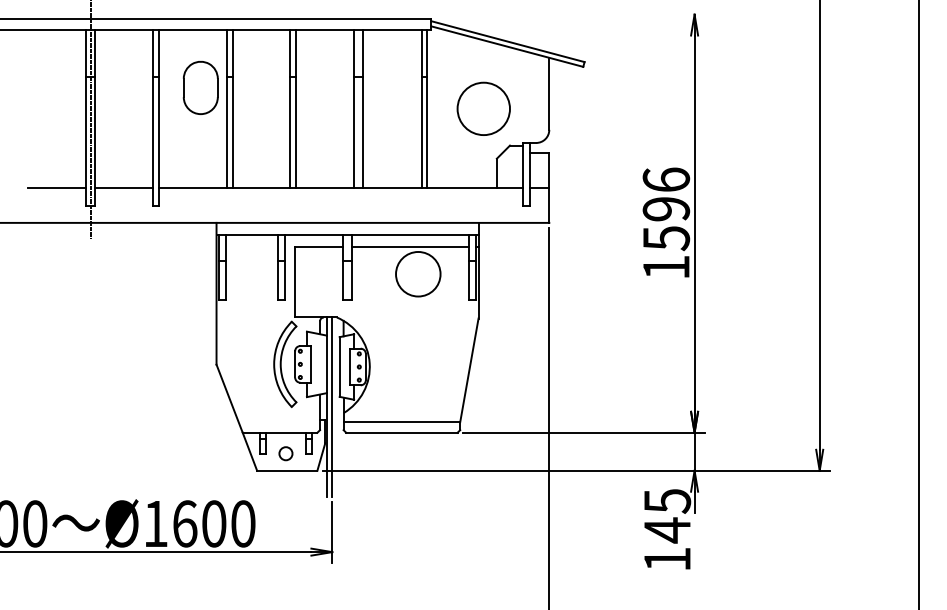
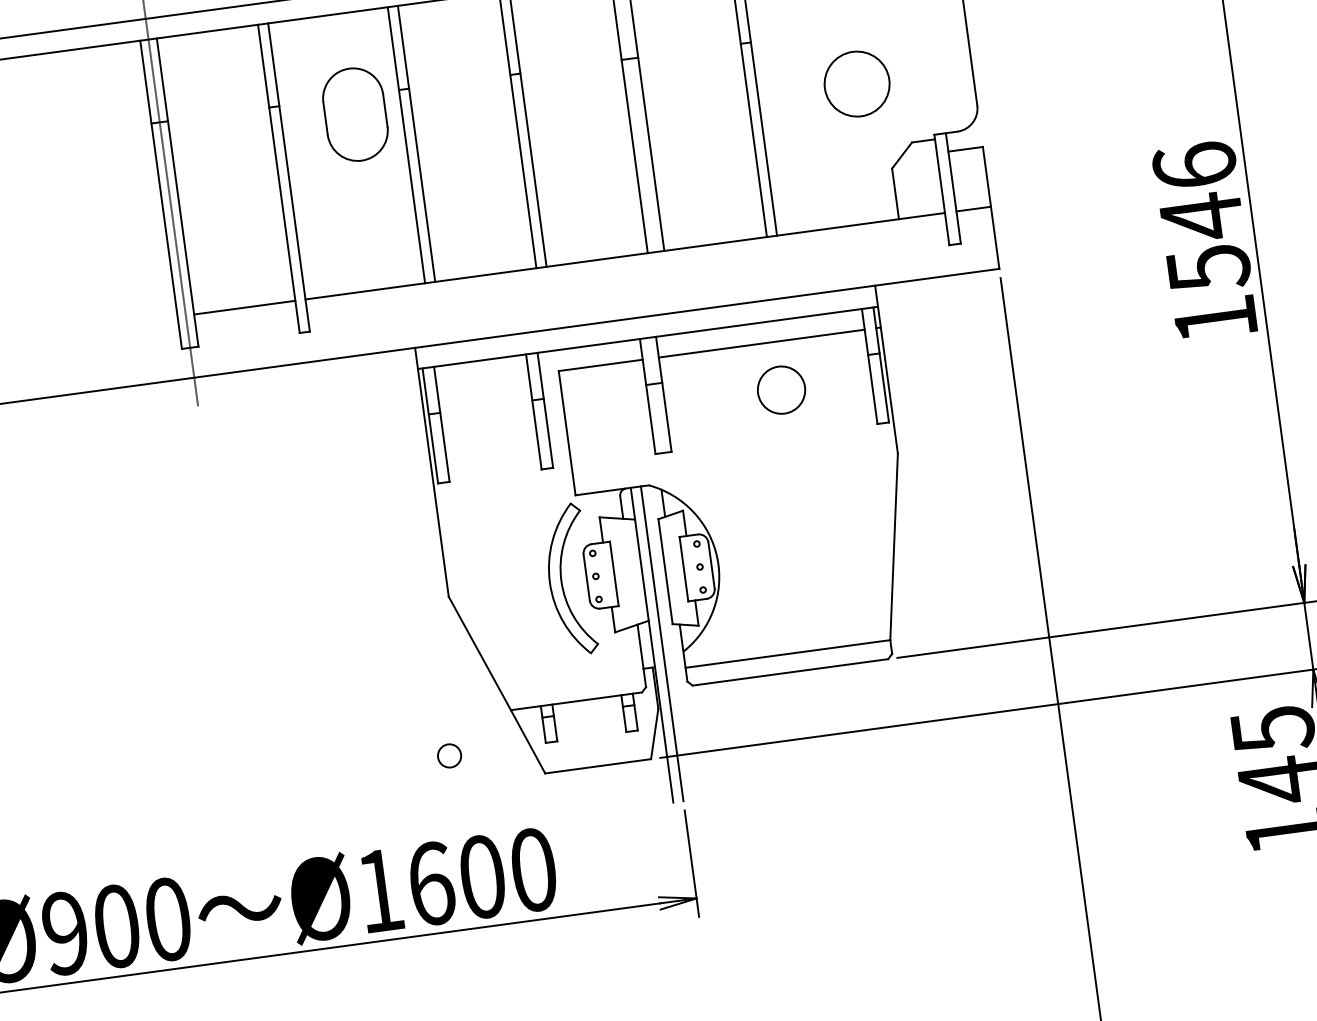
circle: (483, 108) -> (856, 83), size x0.7
line: (57, 187) -> (127, 323), removed
text: (666, 209) -> (1201, 217), 1596 -> 1546
circle: (418, 273) -> (781, 388), size x0.6
circle: (285, 453) -> (448, 755), moved

